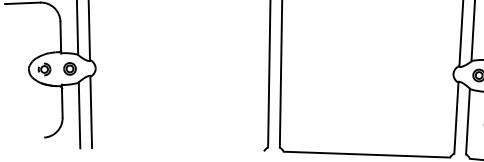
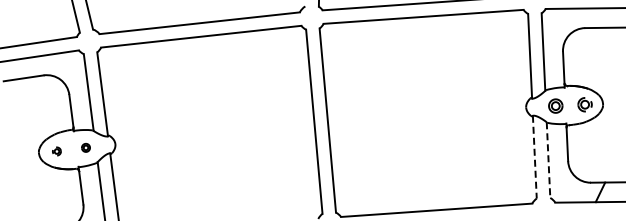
part: (69, 68) -> (85, 147), size x0.6
part: (44, 69) -> (56, 151), size x0.6
line: (456, 117) -> (534, 157), solid -> dashed
line: (467, 121) -> (548, 160), solid -> dashed

